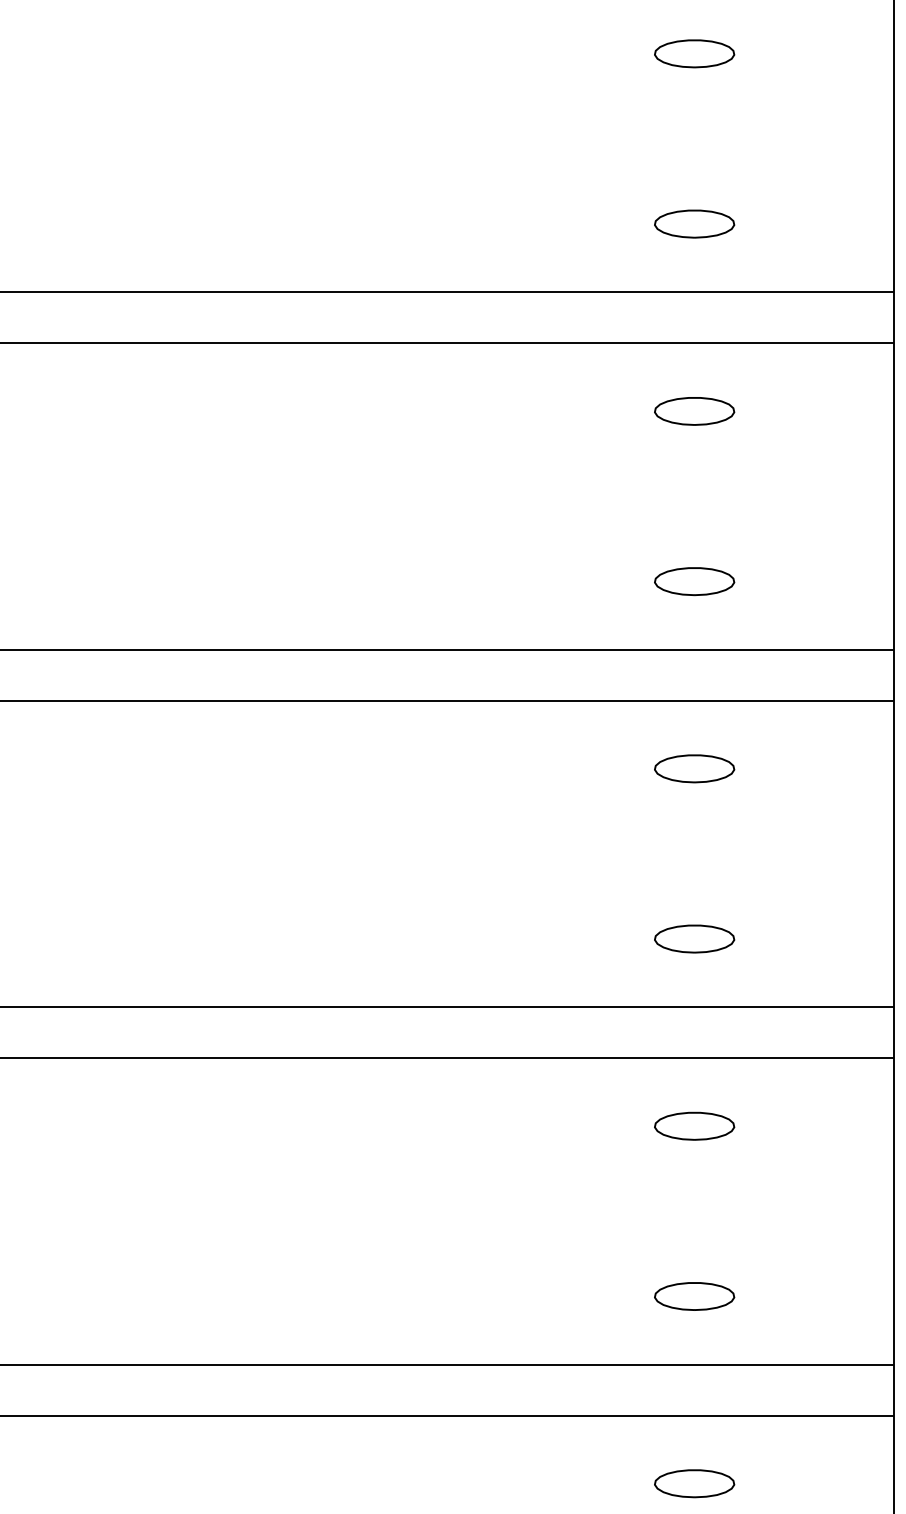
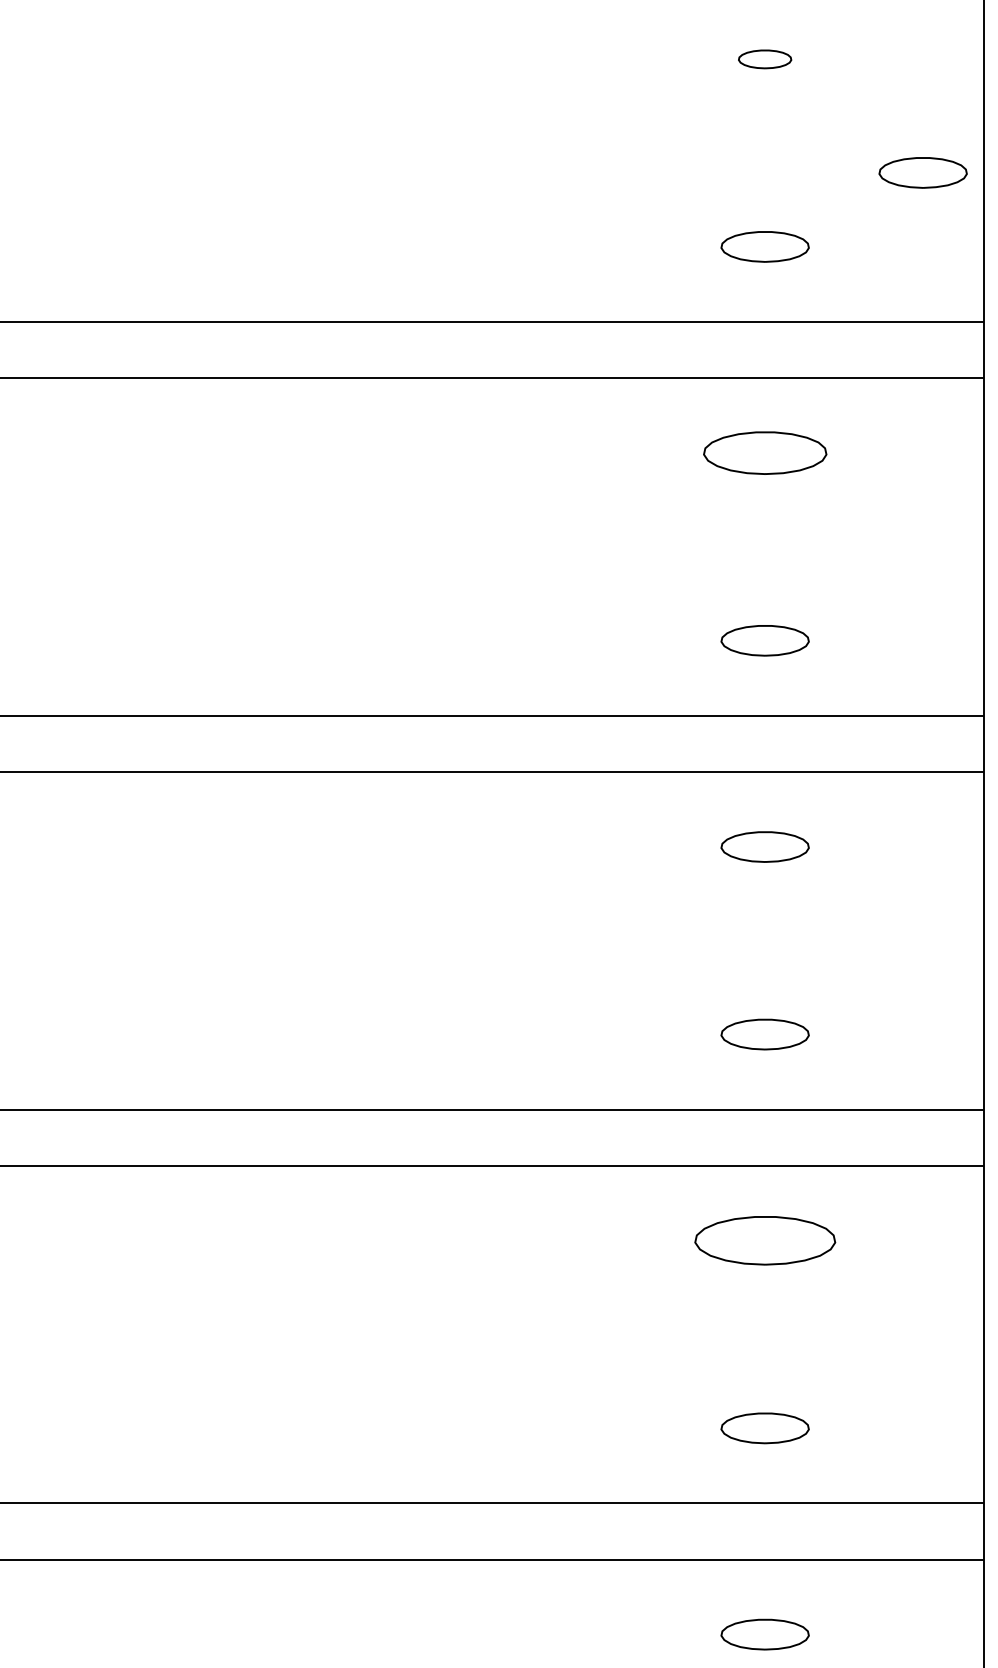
part: (693, 53) -> (764, 59), size x0.6
part: (837, 156) -> (922, 172), added
part: (693, 411) -> (764, 453), size x1.4
part: (693, 1125) -> (764, 1240), size x1.6

